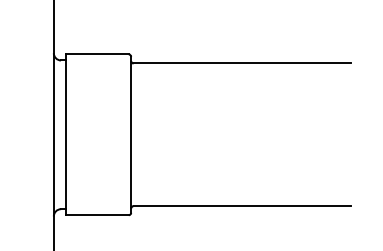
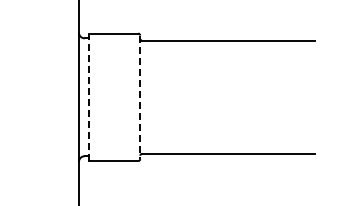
line: (65, 135) -> (88, 97), solid -> dashed
line: (131, 135) -> (140, 97), solid -> dashed

